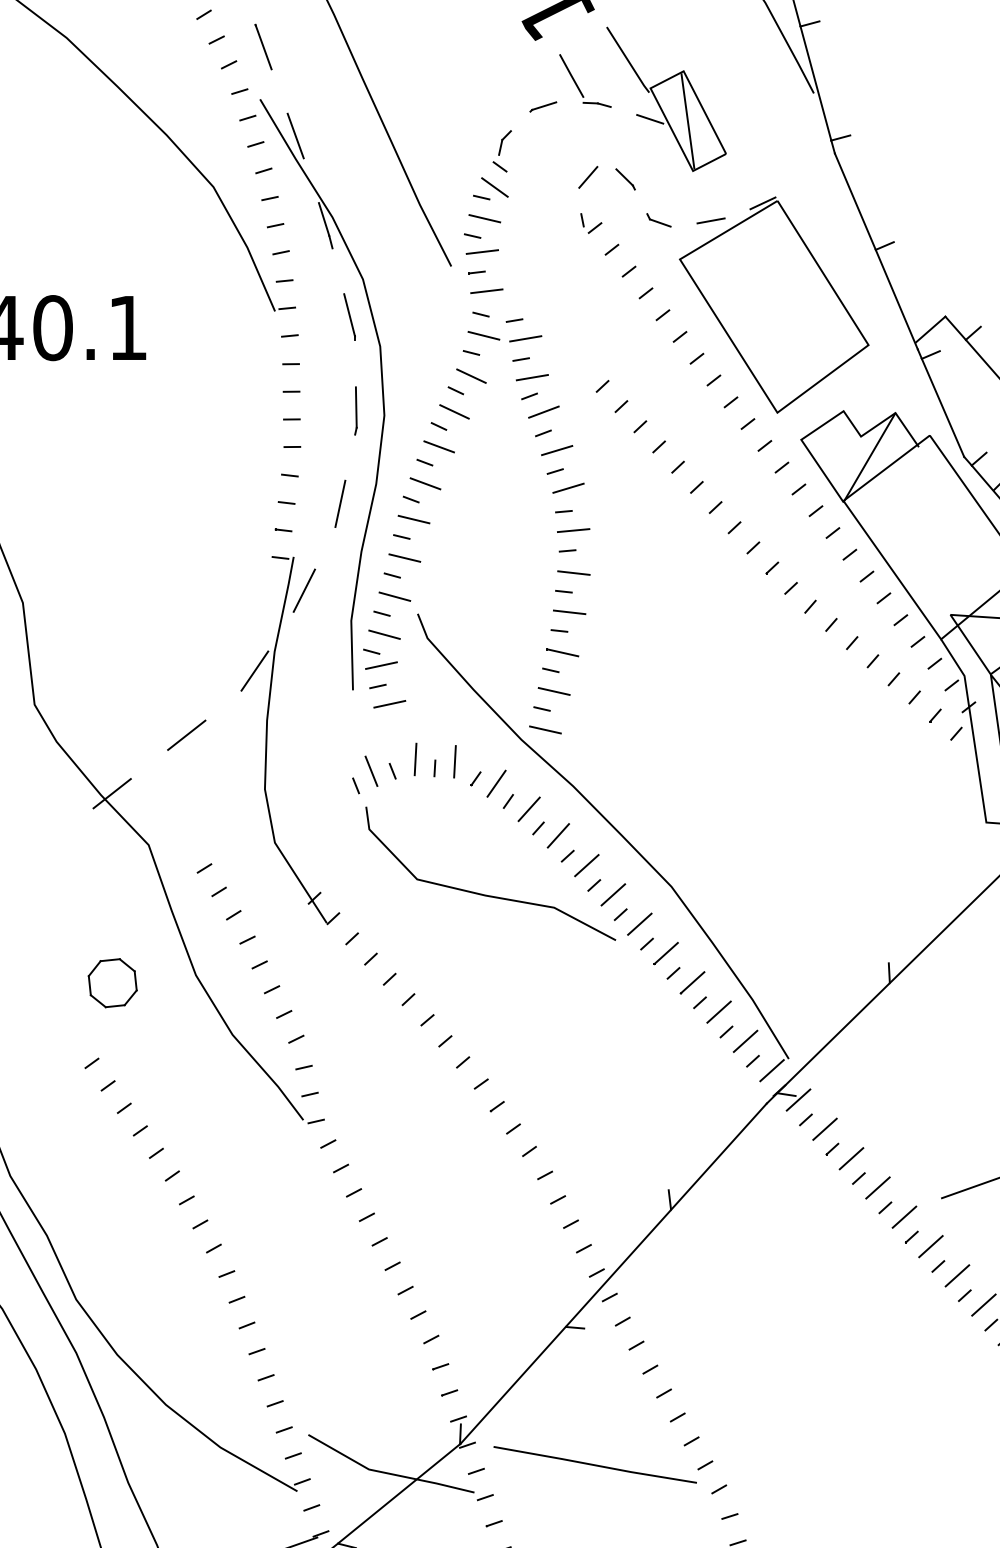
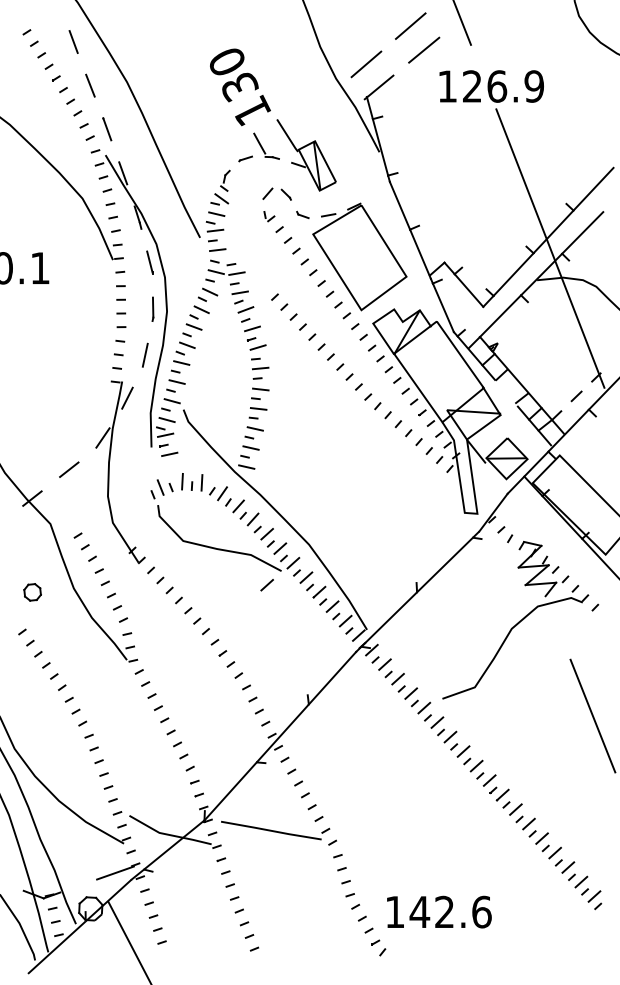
line: (585, 969) -> (266, 585), added
part: (112, 983) -> (32, 592), size x0.7

